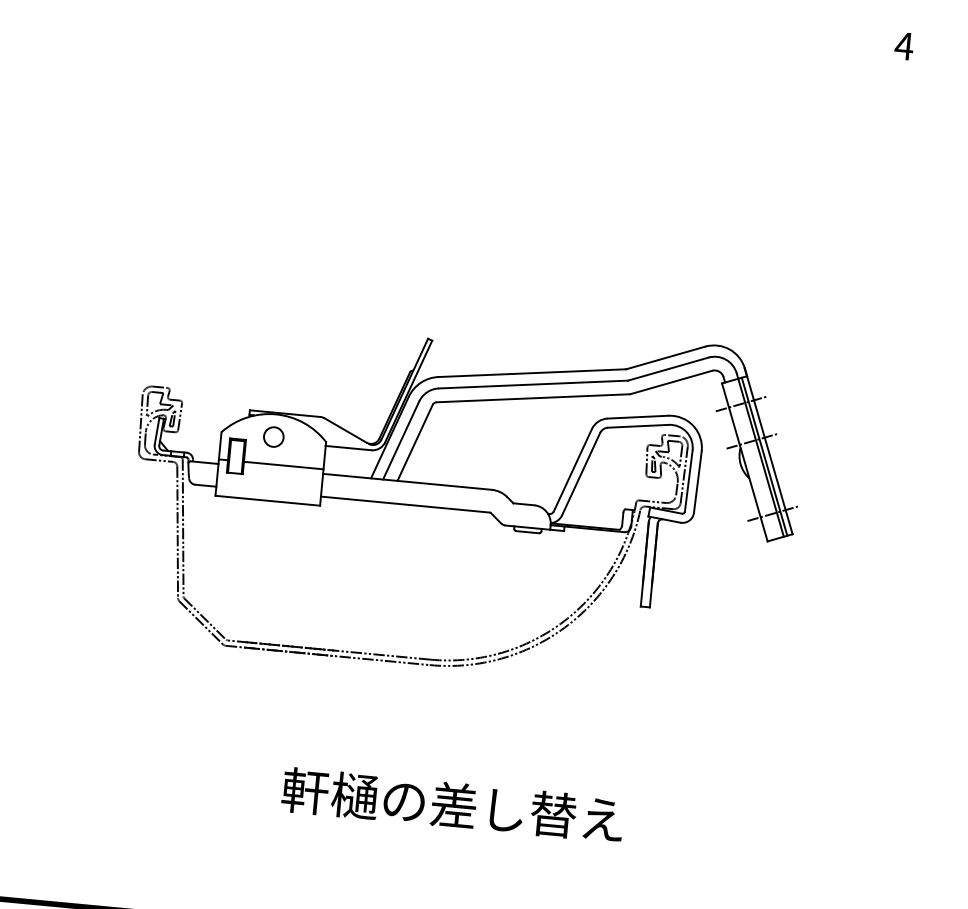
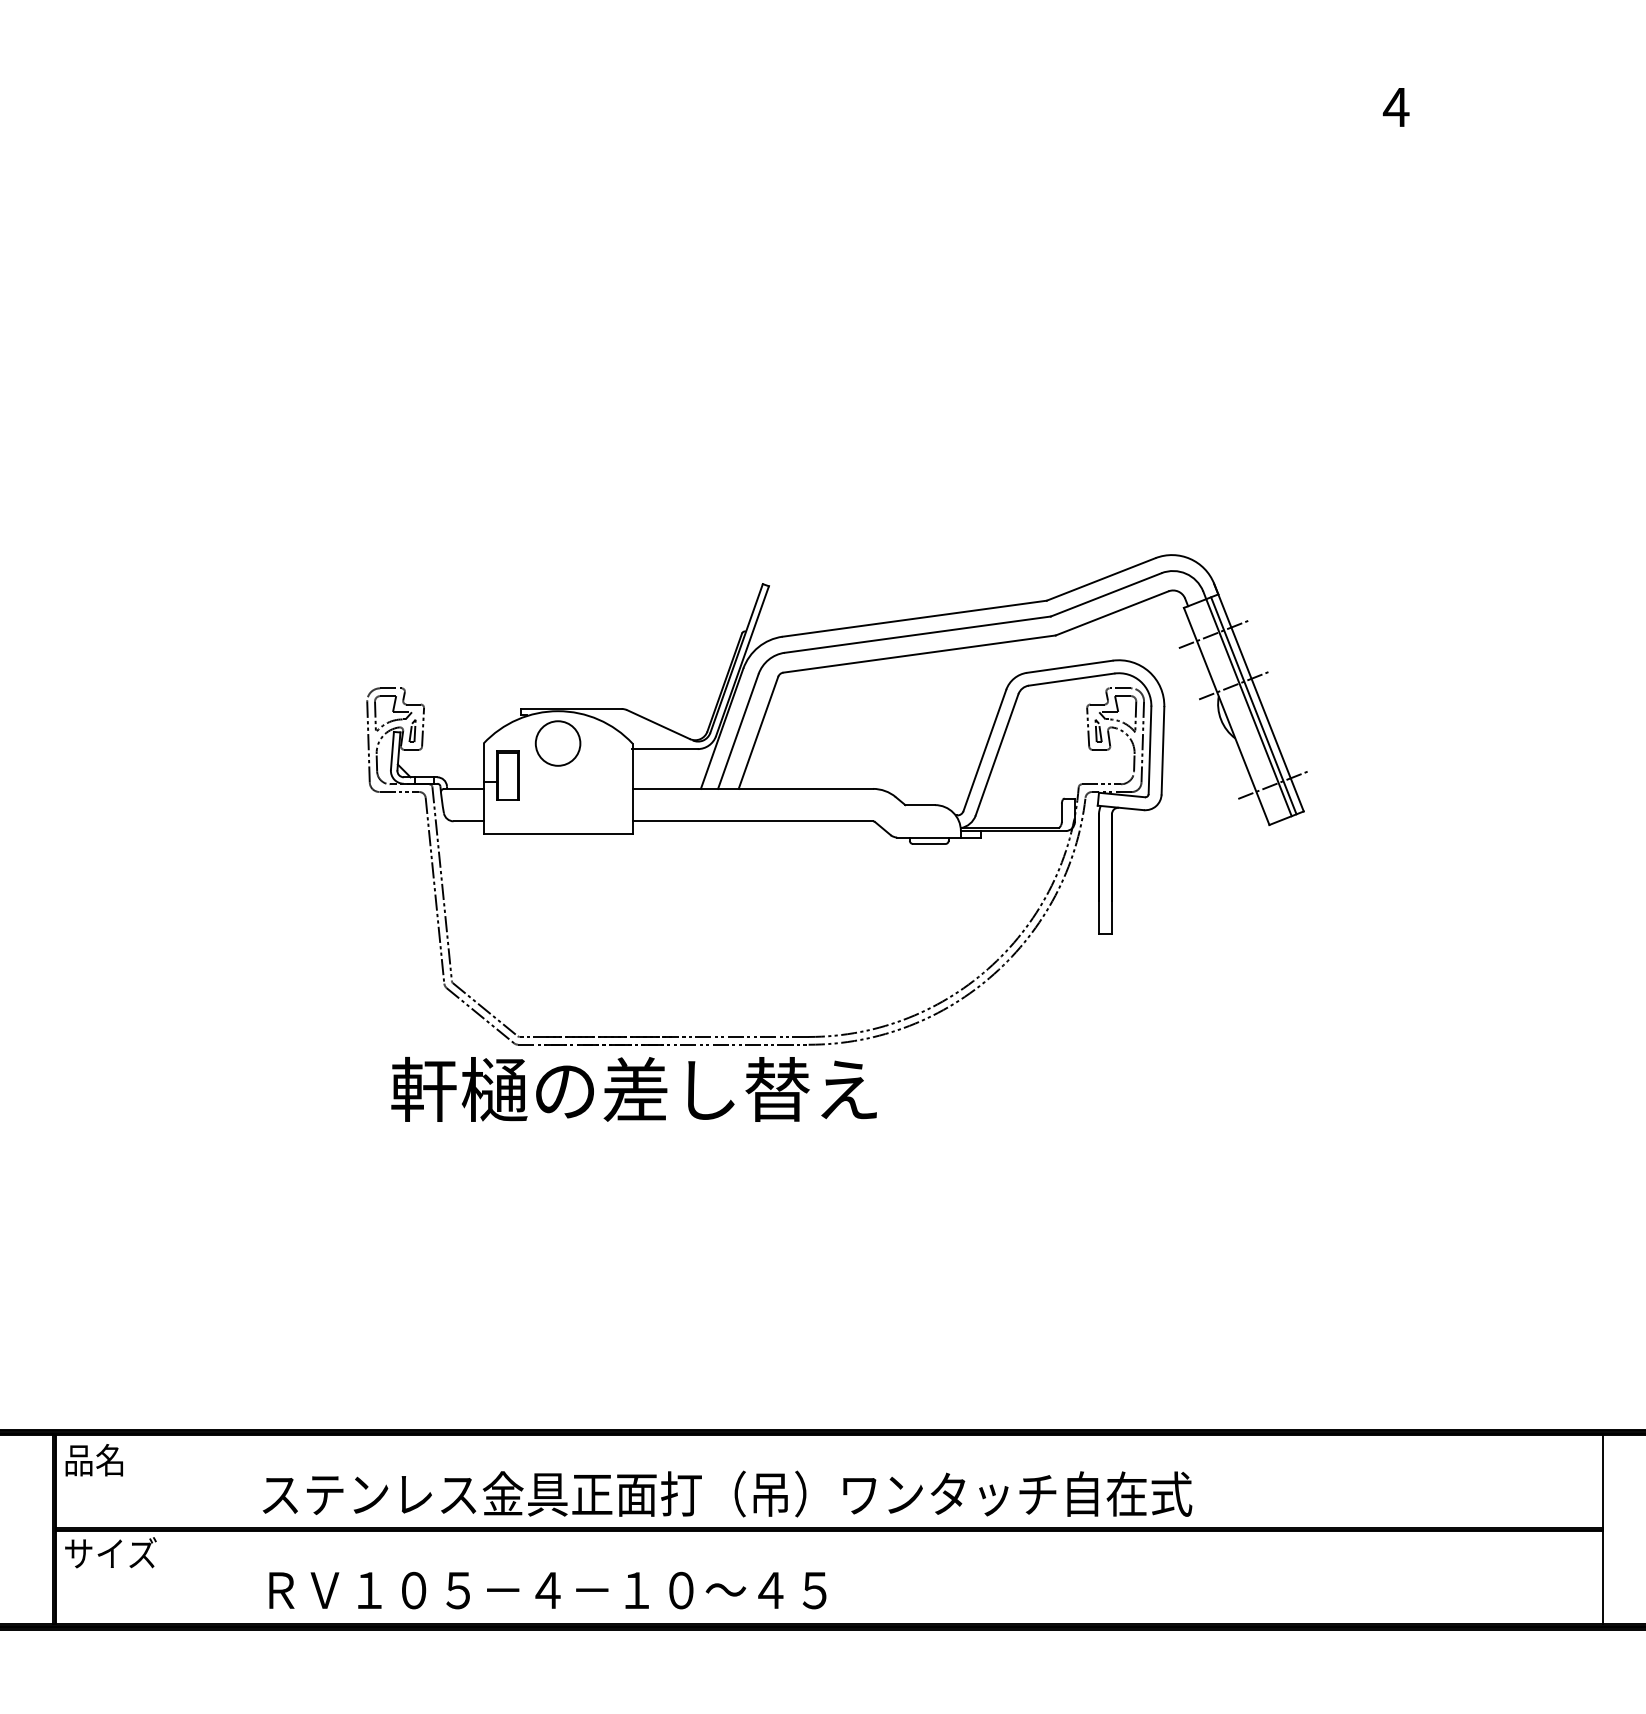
circle: (274, 437) -> (558, 743), size x1.6
line: (283, 465) -> (575, 782), removed
text: (452, 805) -> (633, 1089), moved

